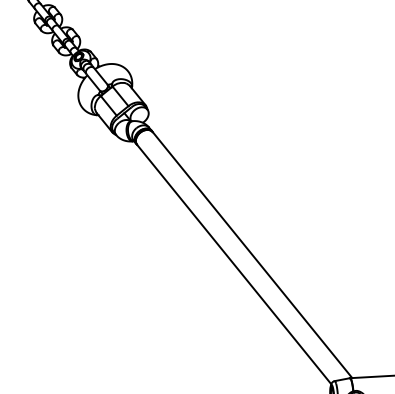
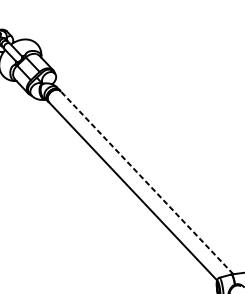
line: (252, 254) -> (146, 182), solid -> dashed

